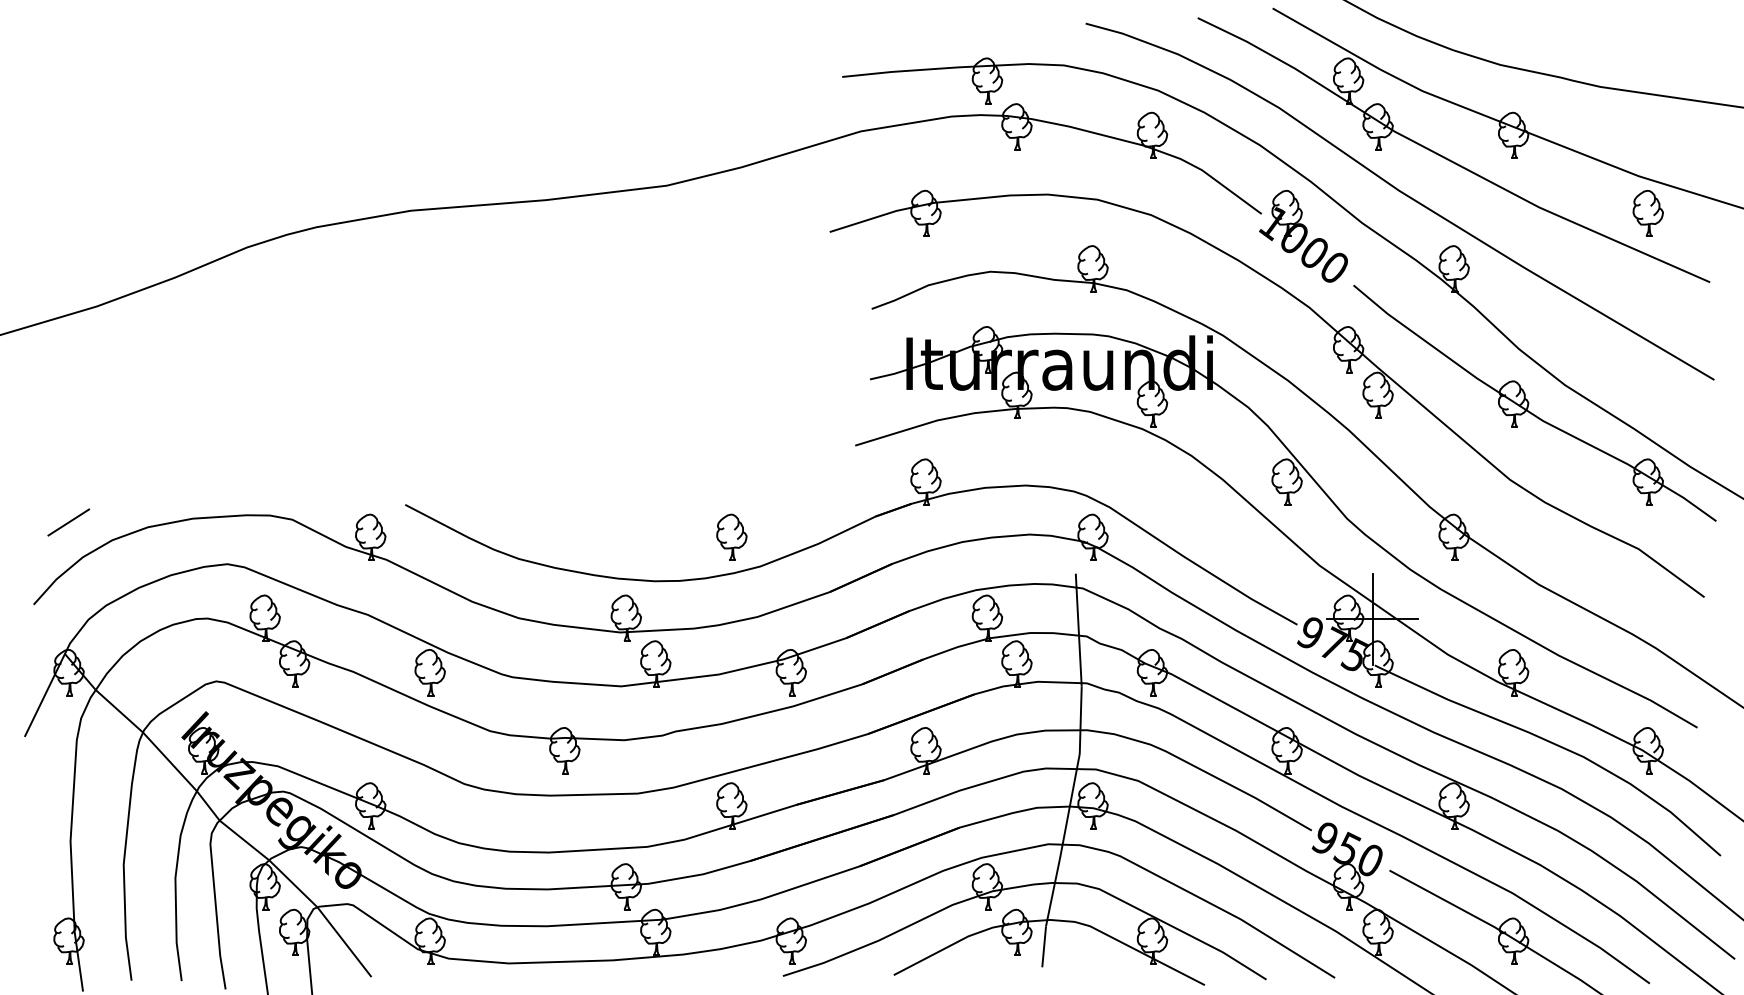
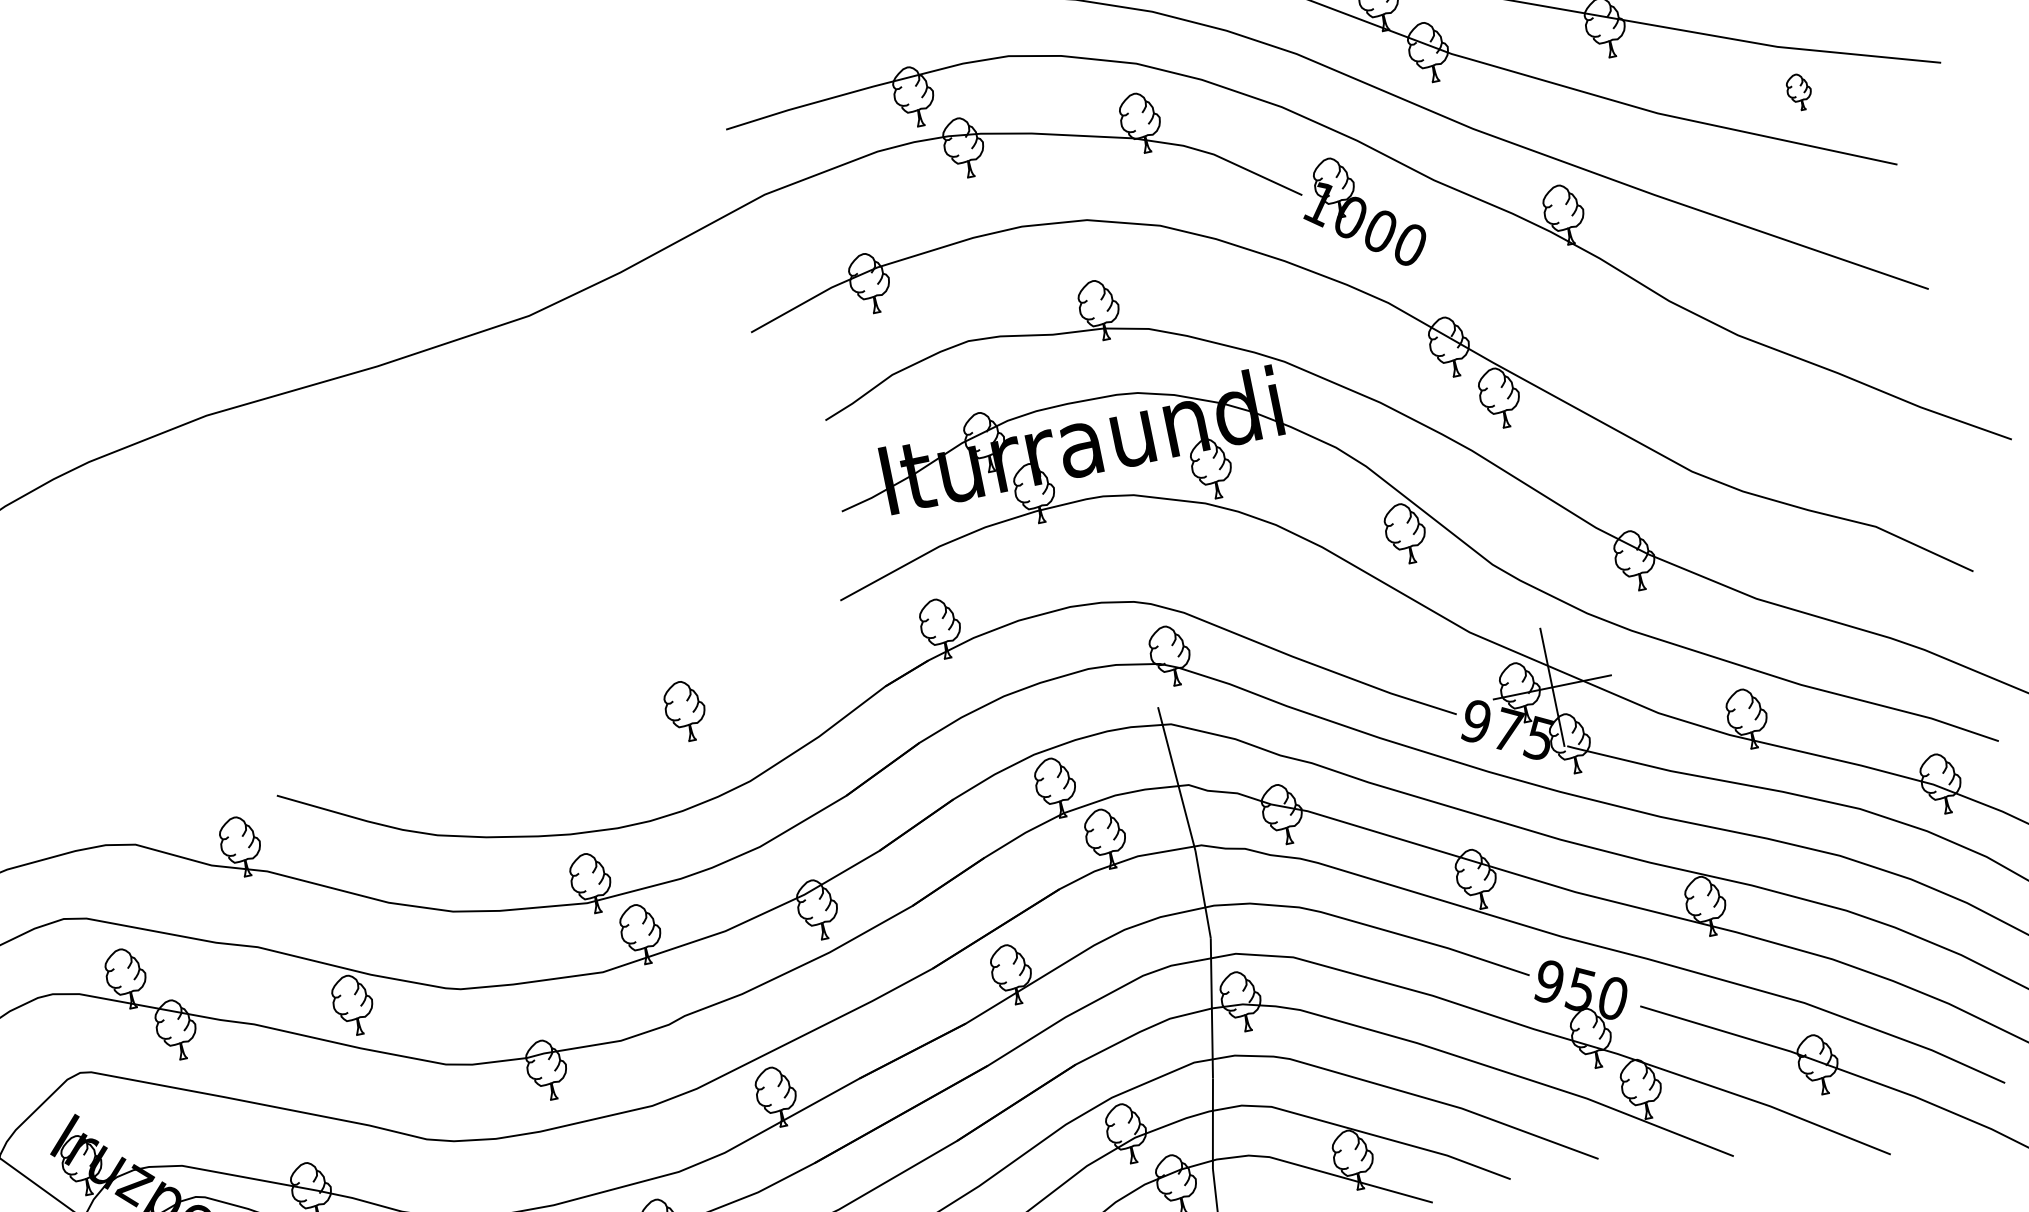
part: (1647, 212) -> (1798, 91), size x0.6
part: (1534, 402) -> (1703, 365), removed
part: (731, 536) -> (684, 710), moved

